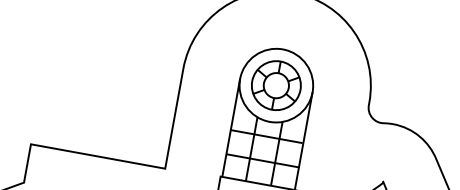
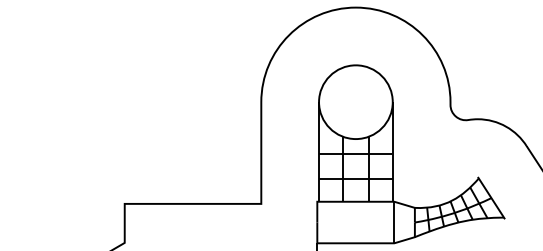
part: (276, 84) -> (355, 101), removed

